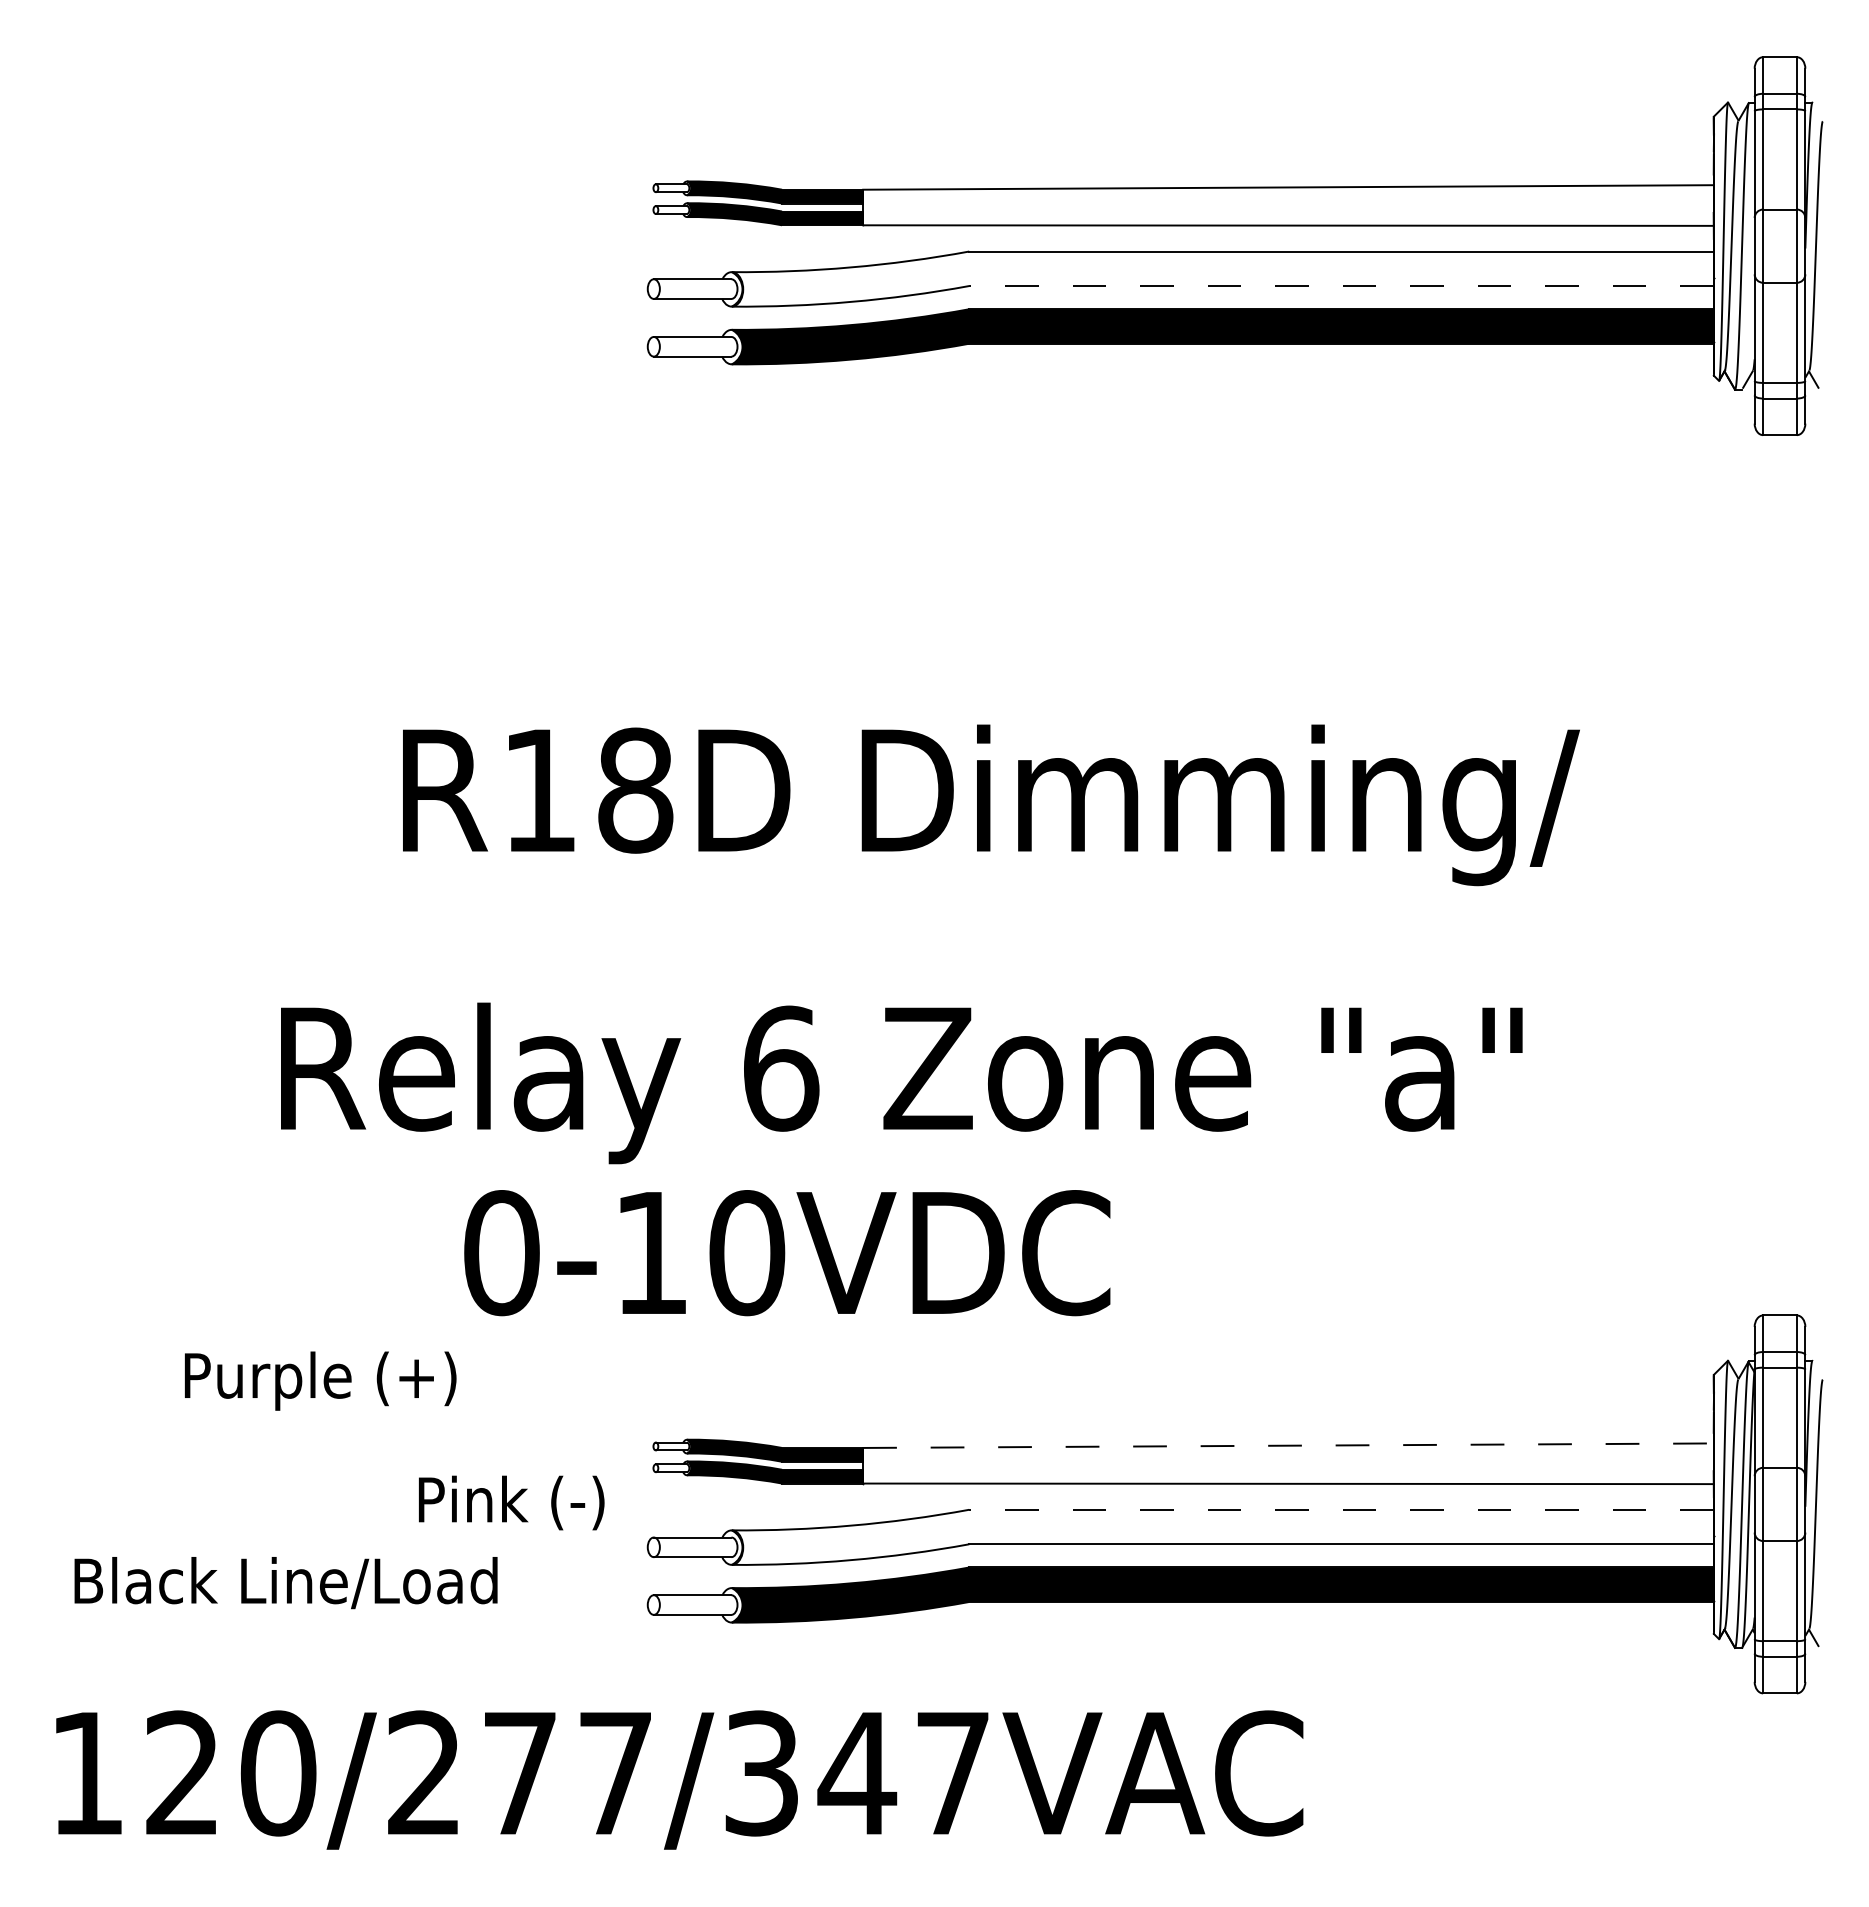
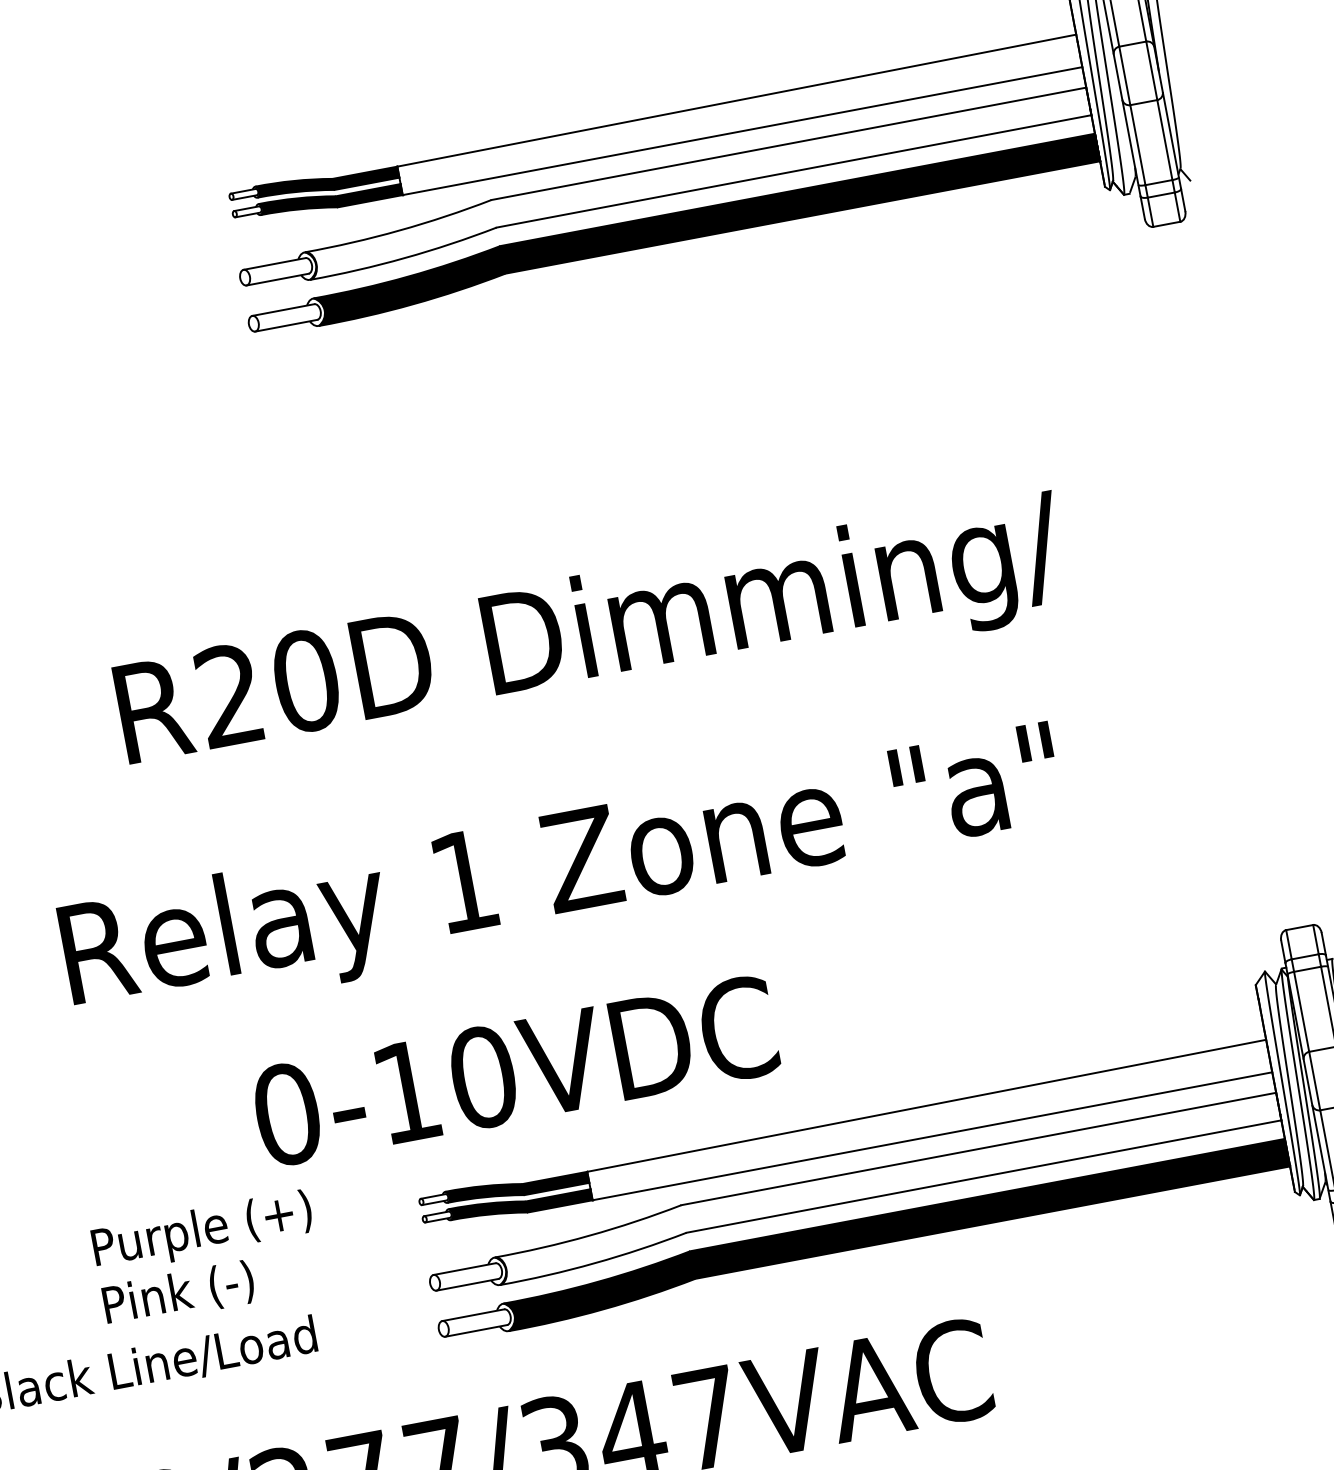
line: (1341, 286) -> (794, 171), dashed -> solid
text: (588, 790) -> (268, 688), R18D -> R20D
text: (781, 1068) -> (464, 881), 6 -> 1
text: (787, 1253) -> (515, 1071), moved
text: (320, 1380) -> (202, 1231), moved
line: (1289, 1445) -> (927, 1105), dashed -> solid
text: (511, 1502) -> (178, 1294), moved
line: (1341, 1509) -> (978, 1148), dashed -> solid

